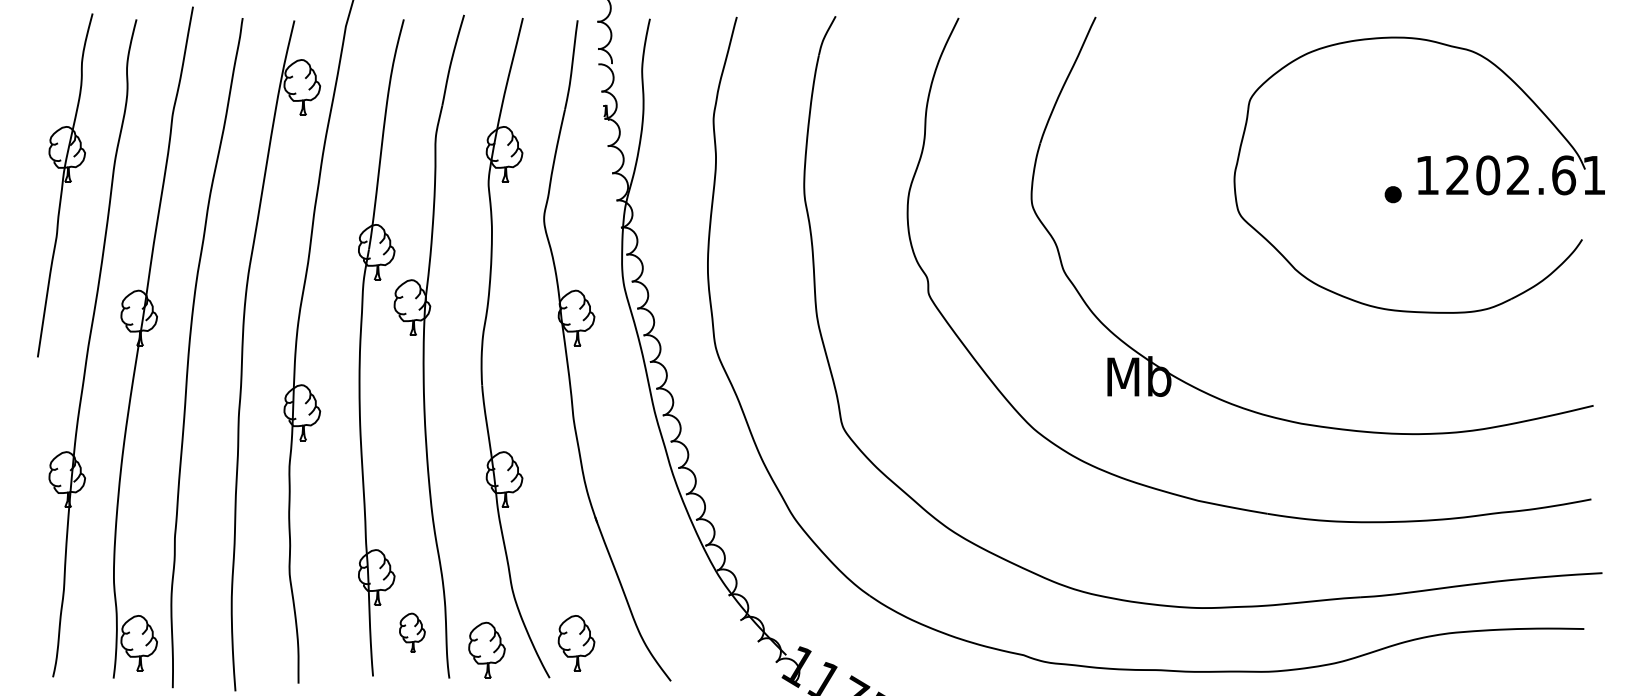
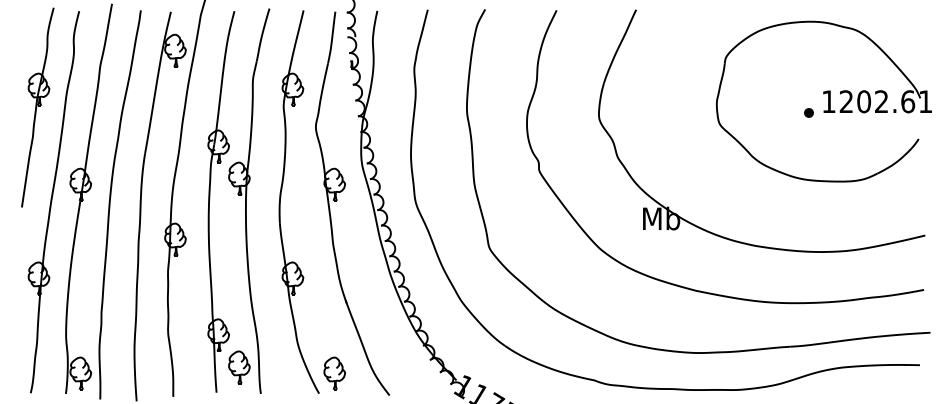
part: (412, 633) -> (239, 367), size x1.43
part: (486, 650) -> (282, 377), removed

